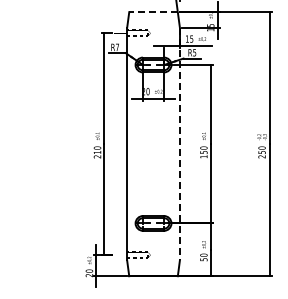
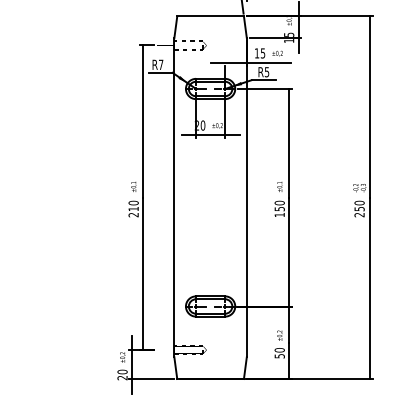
line: (153, 12) -> (210, 16), dashed -> solid
line: (179, 144) -> (246, 198), dashed -> solid

